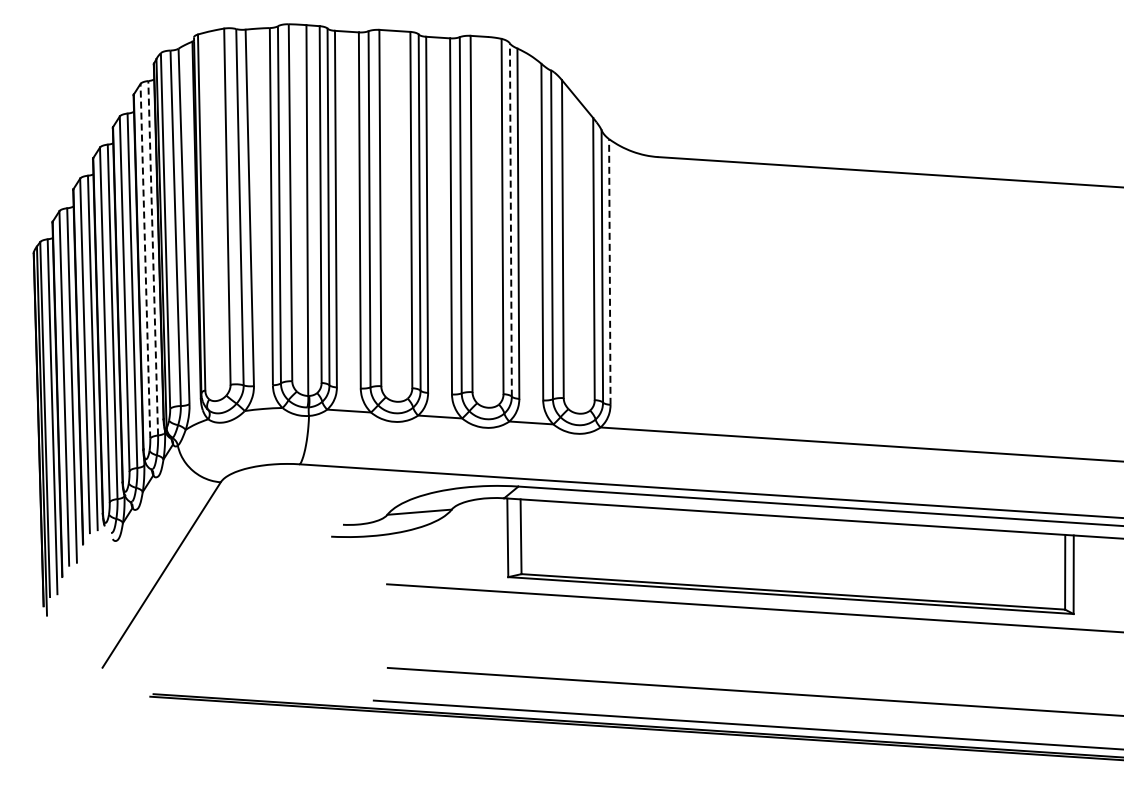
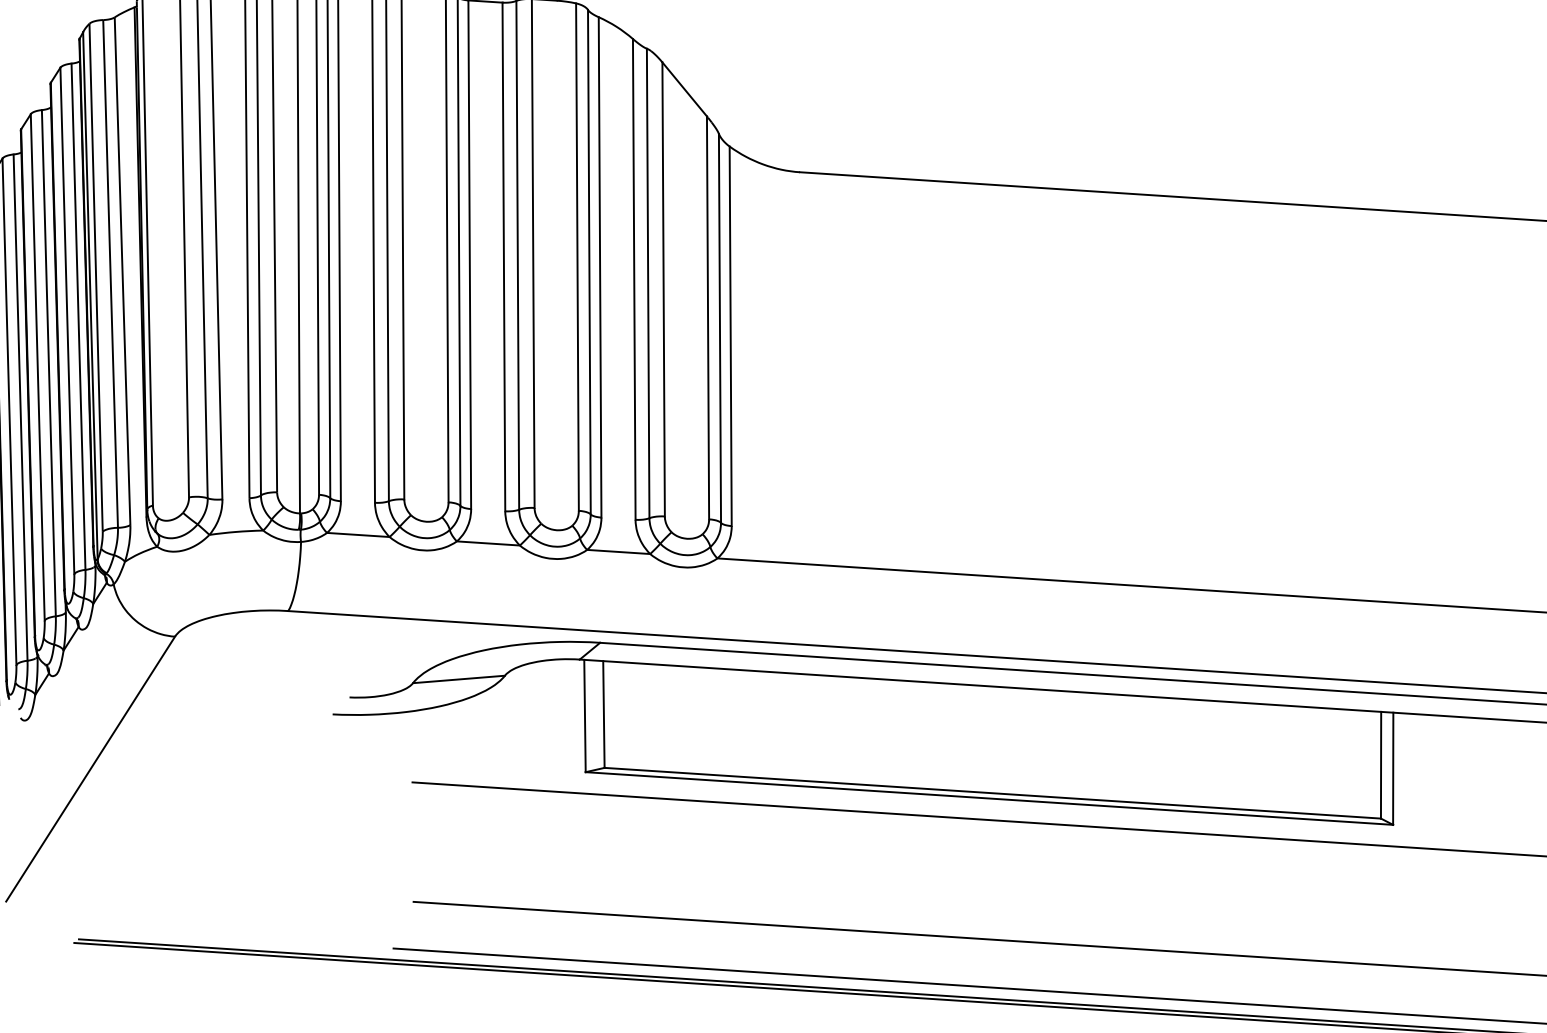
line: (510, 220) -> (588, 262), dashed -> solid
line: (153, 257) -> (78, 315), dashed -> solid
line: (145, 260) -> (67, 319), dashed -> solid
line: (609, 271) -> (730, 335), dashed -> solid

